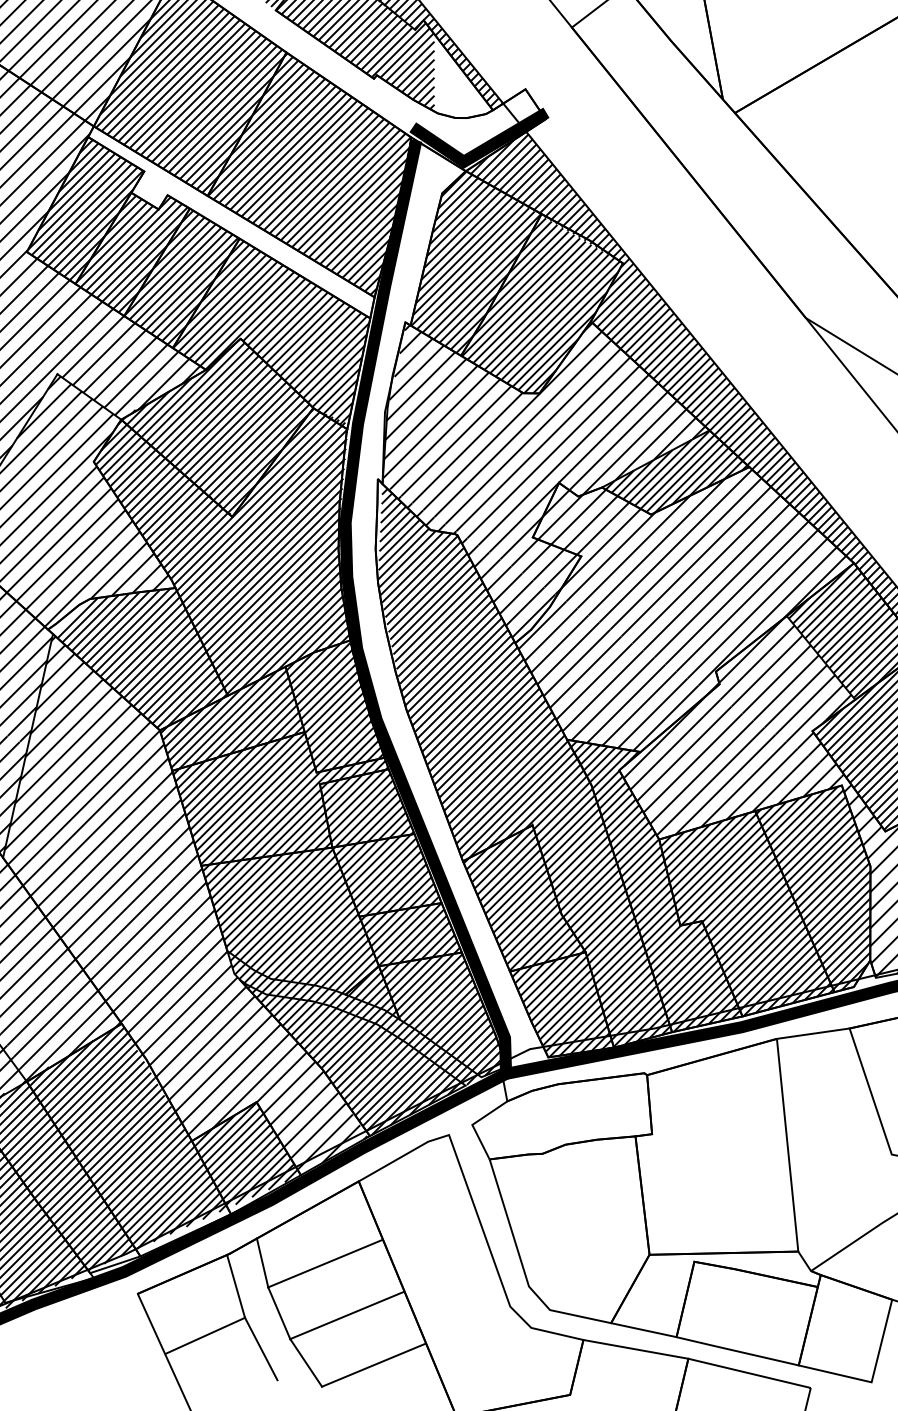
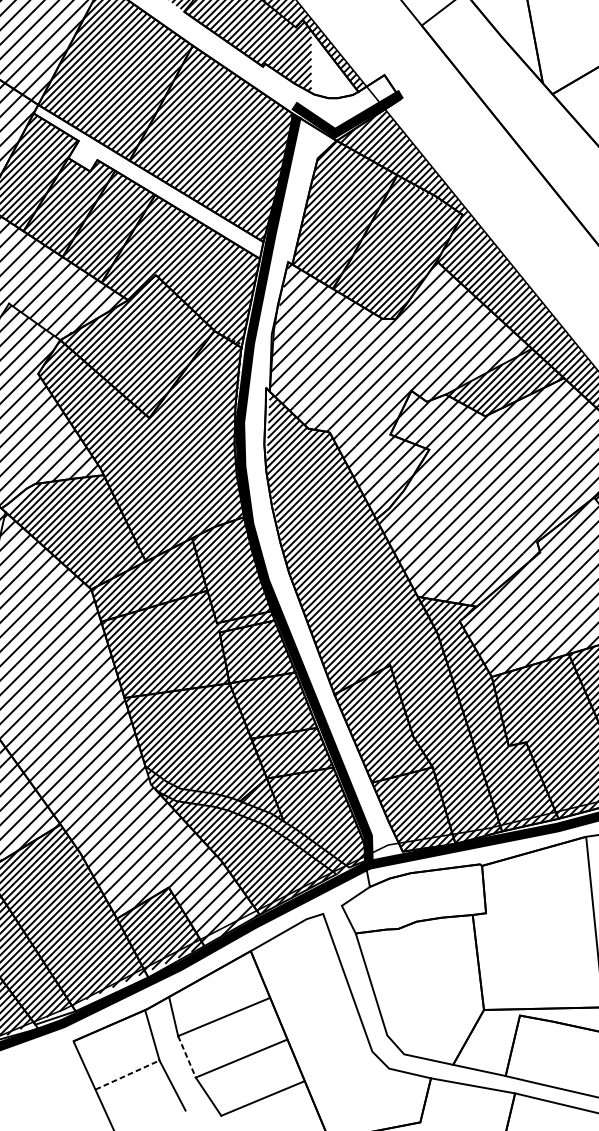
line: (279, 1313) -> (187, 1057), solid -> dashed
line: (205, 1335) -> (127, 1074), solid -> dashed

